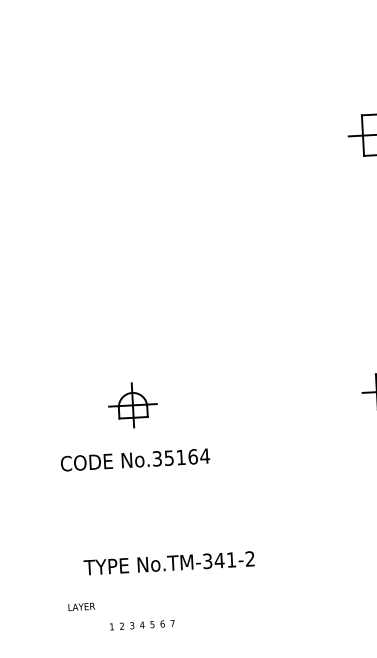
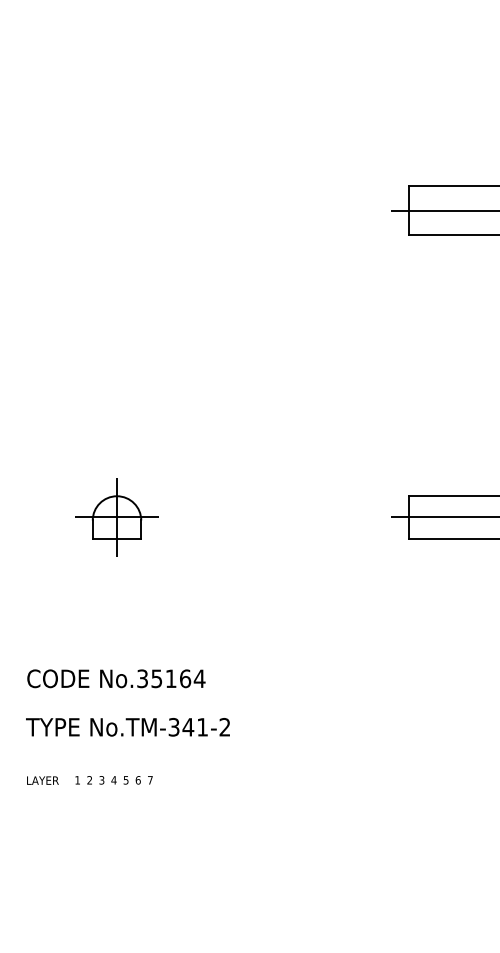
part: (132, 405) -> (116, 517), size x1.43
text: (135, 459) -> (116, 678), moved
text: (168, 563) -> (127, 727), moved
text: (81, 606) -> (42, 780), moved

